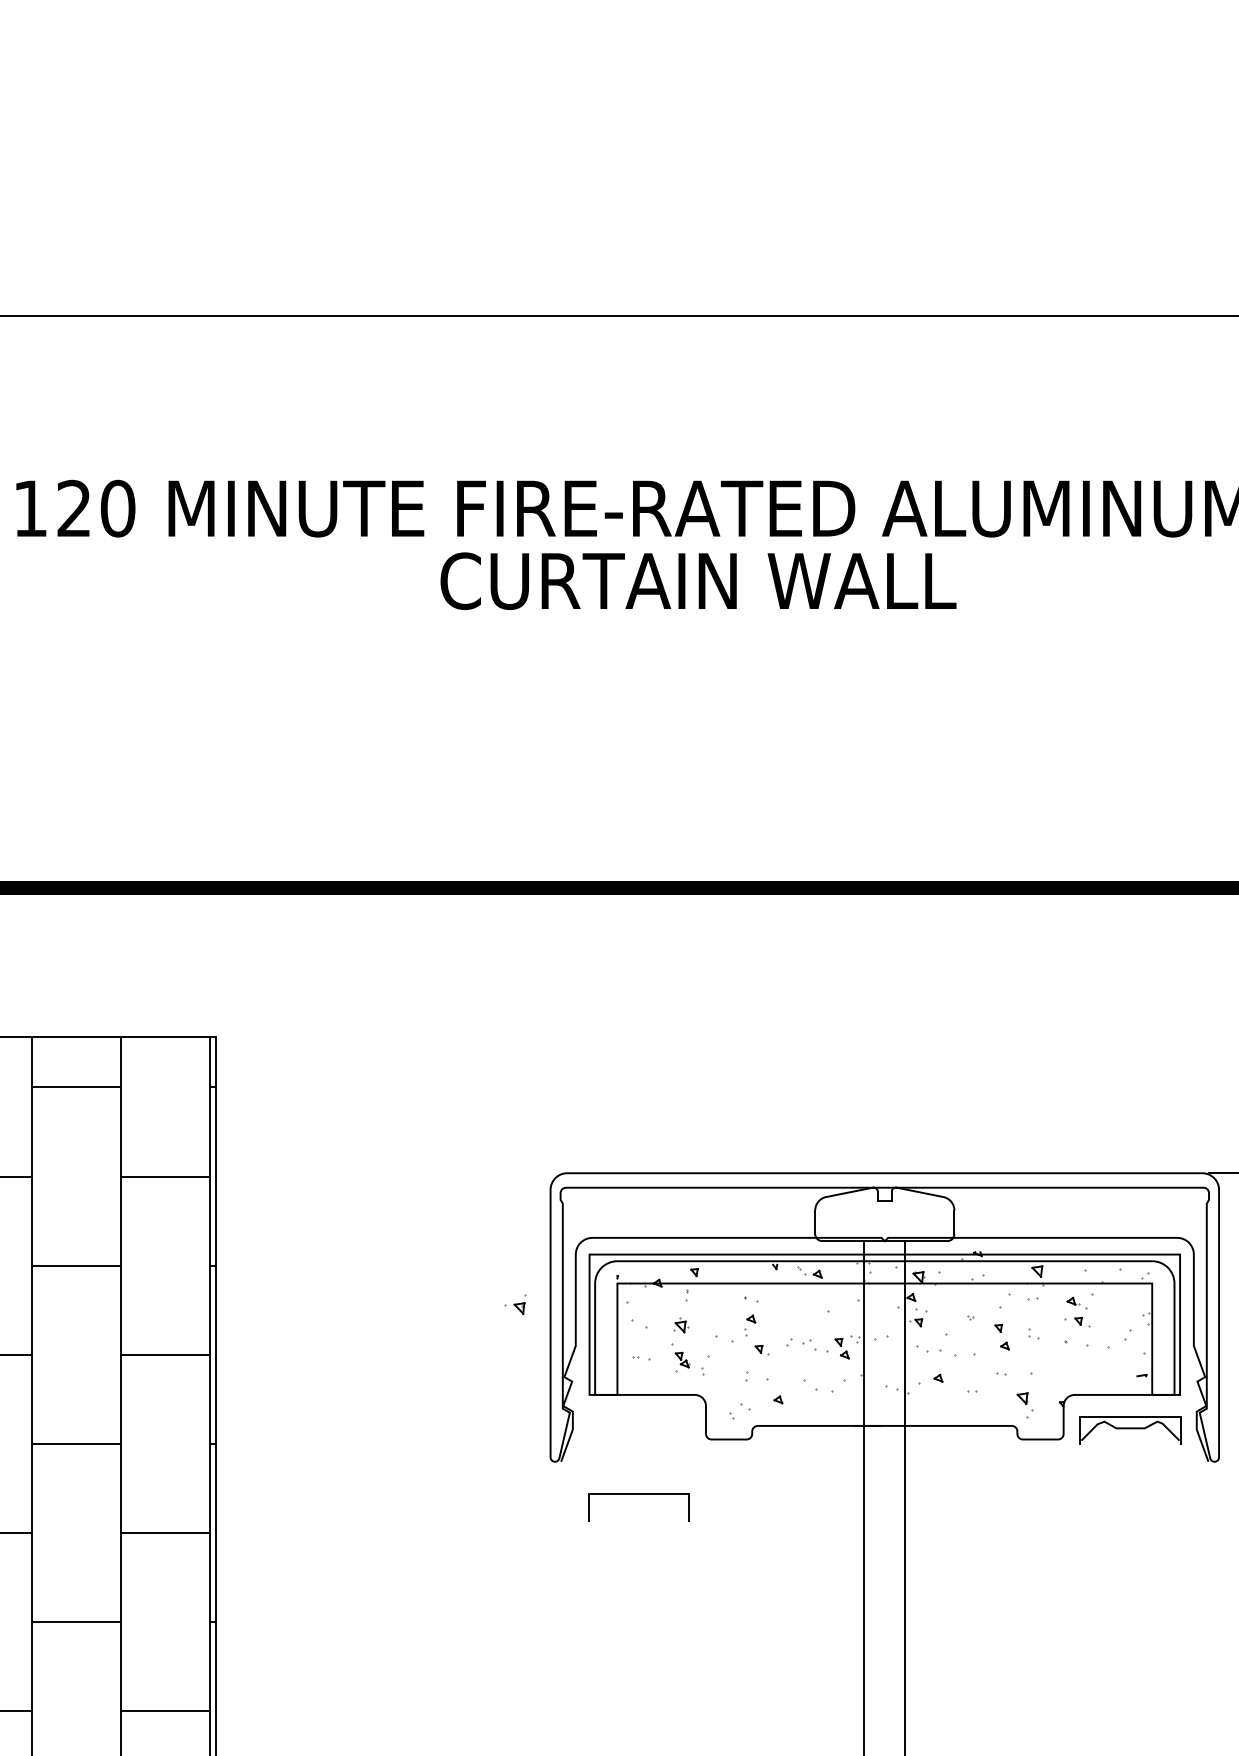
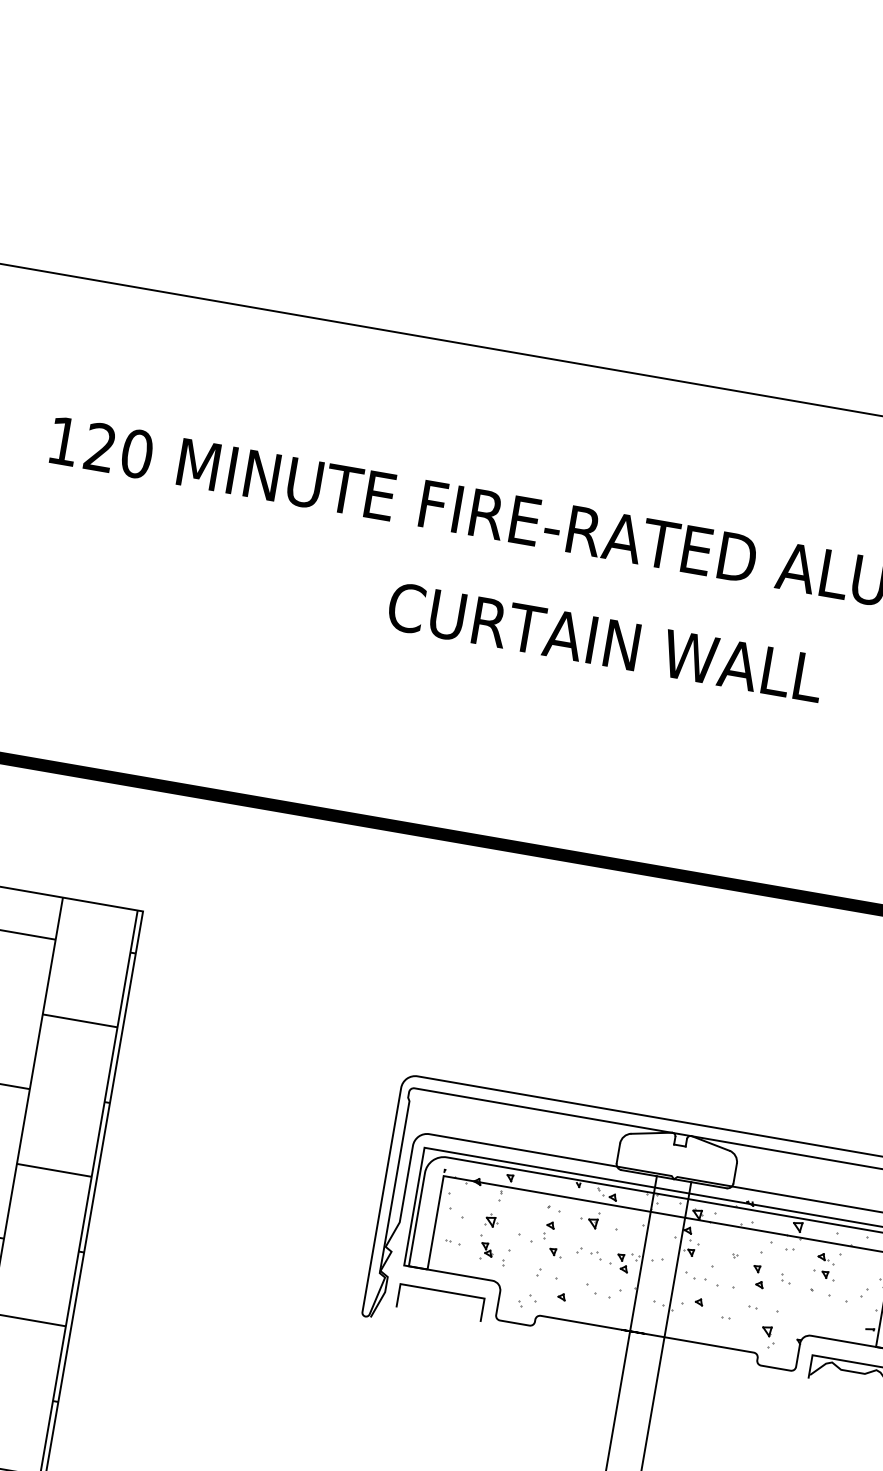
text: (698, 580) -> (606, 641), moved
part: (515, 1304) -> (590, 1219), moved
line: (638, 1494) -> (441, 1291), moved

